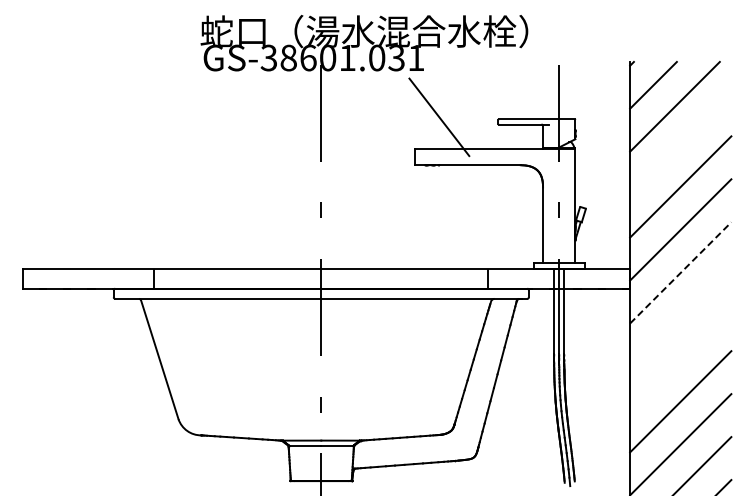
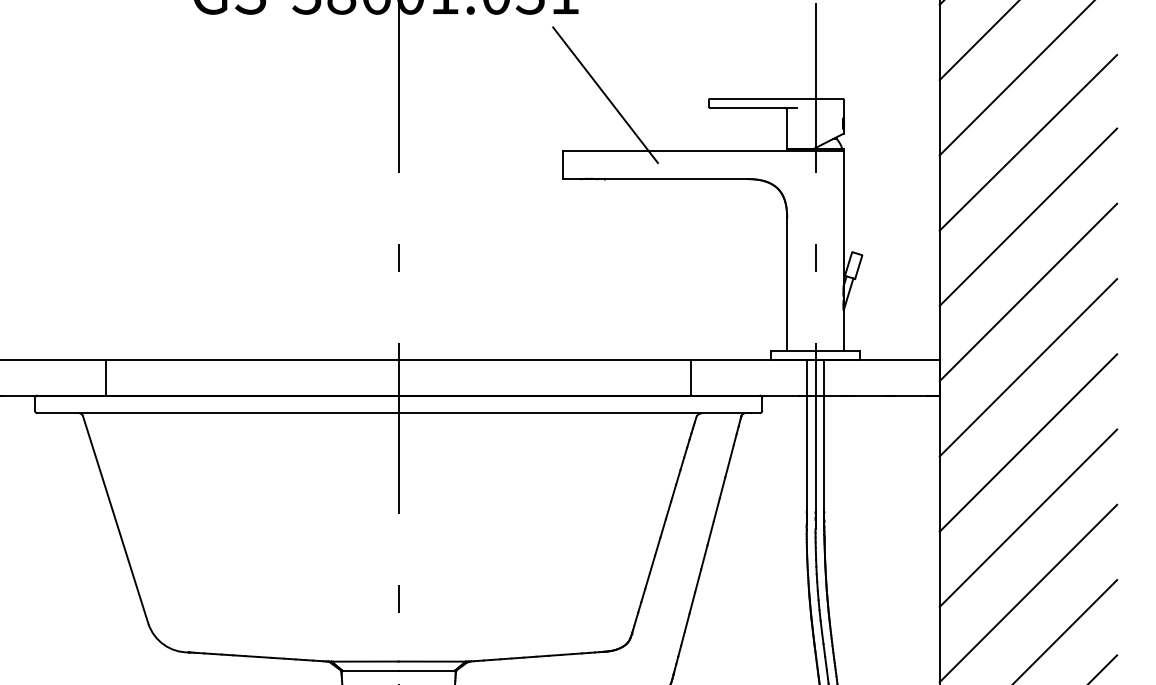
line: (680, 144) -> (1027, 142), added
line: (680, 272) -> (1027, 367), dashed -> solid
line: (680, 315) -> (1027, 442), added
line: (680, 358) -> (1027, 517), added

